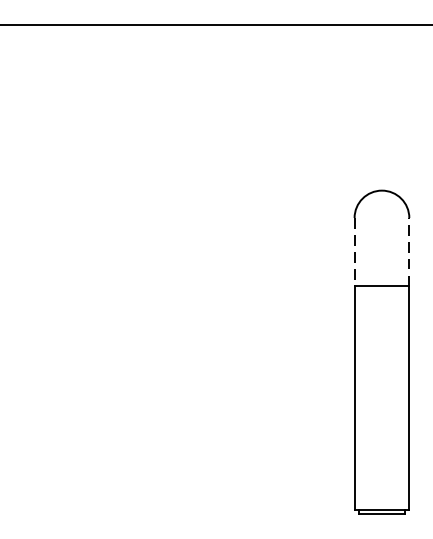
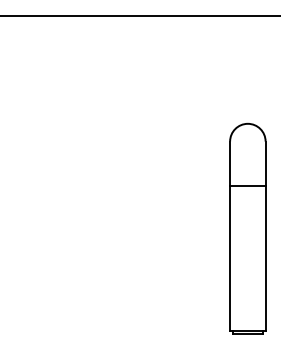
line: (409, 251) -> (265, 163), dashed -> solid
line: (355, 253) -> (230, 164), dashed -> solid

